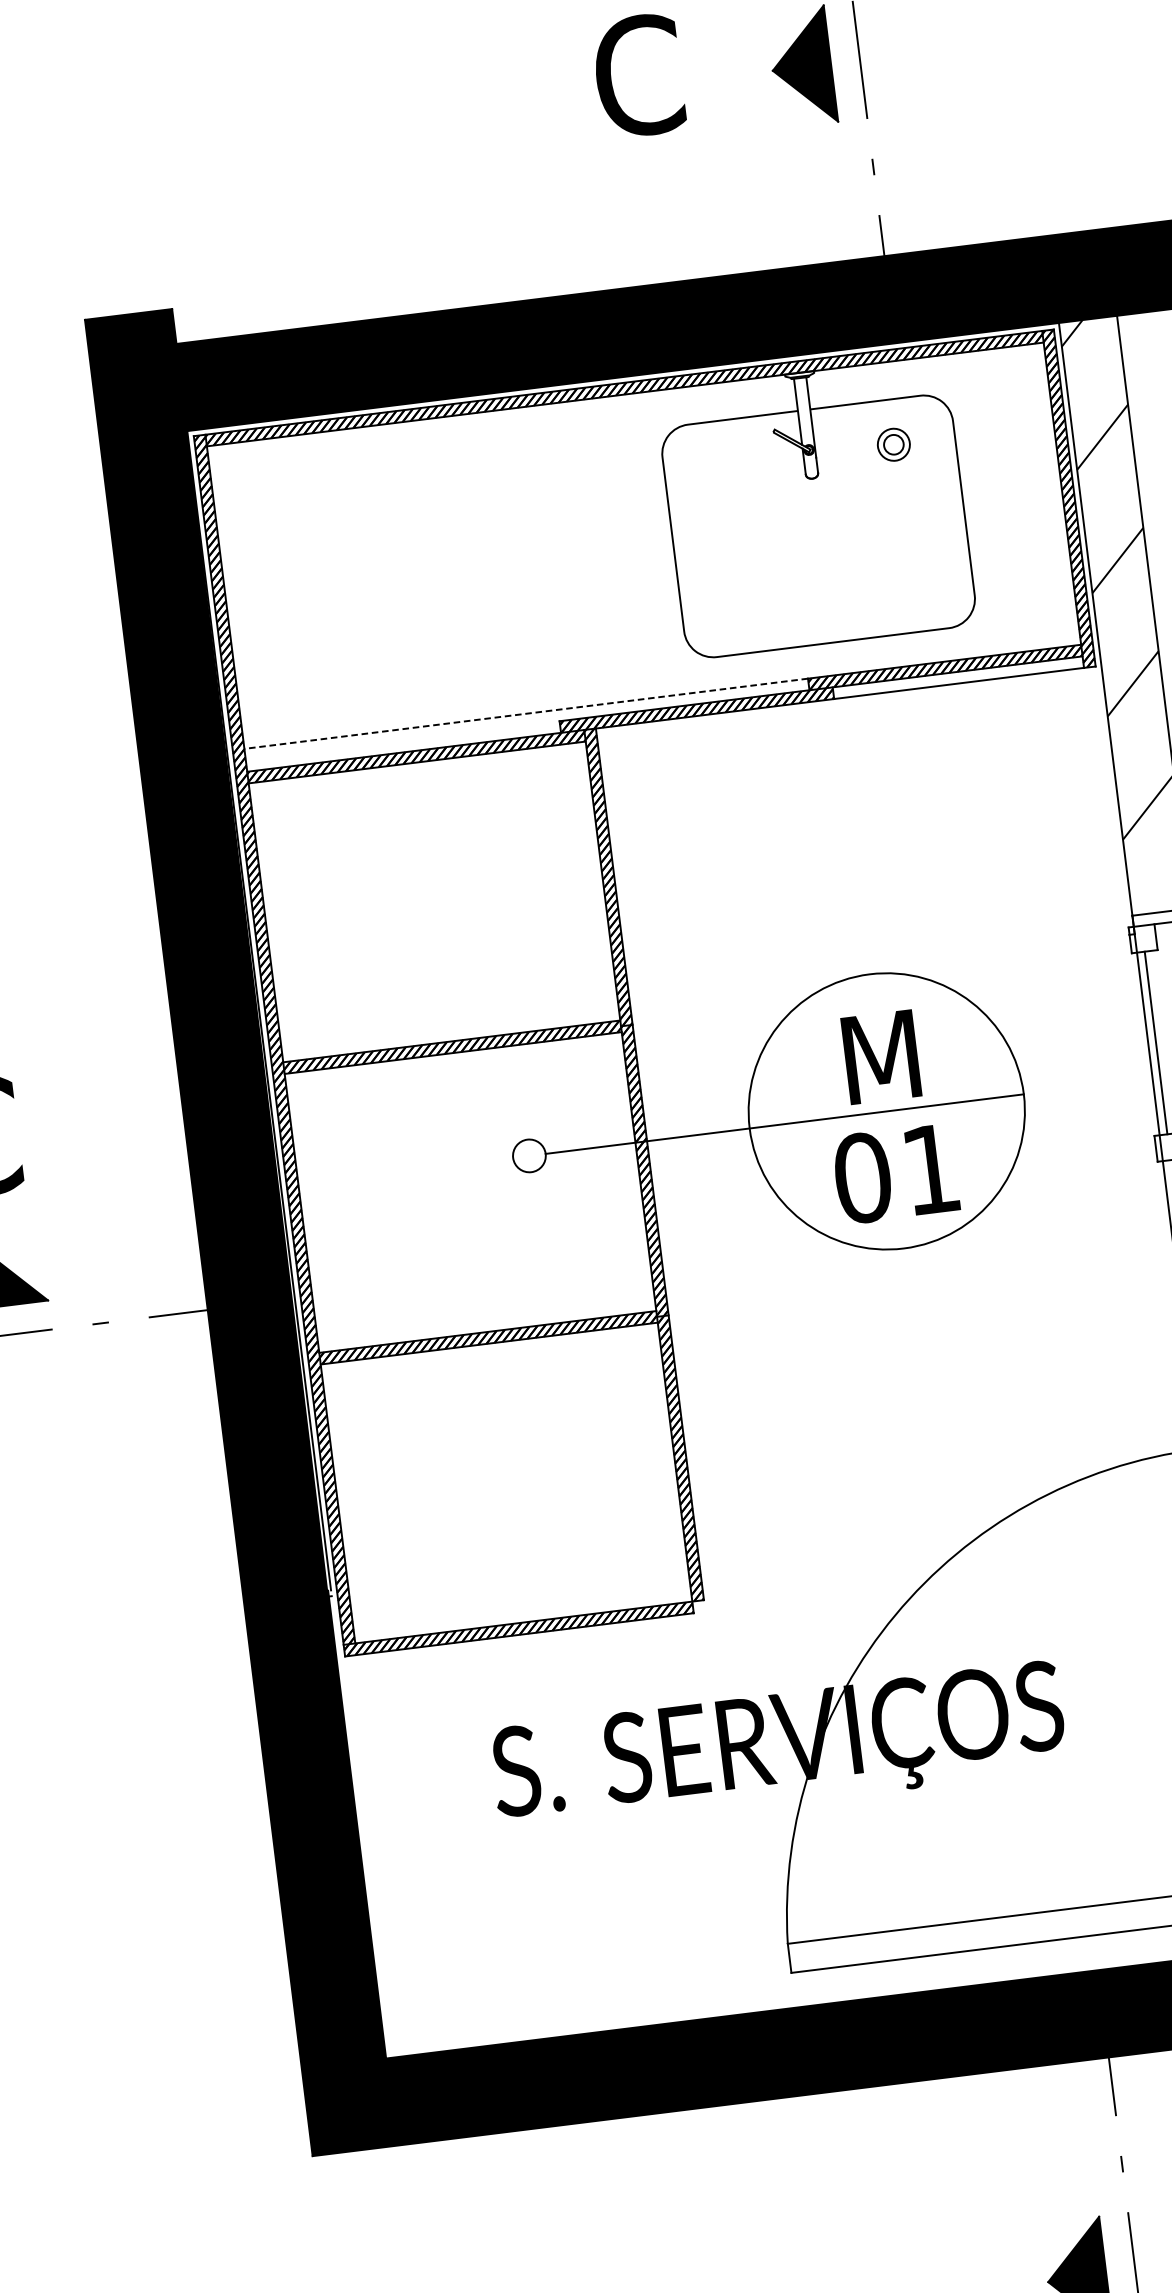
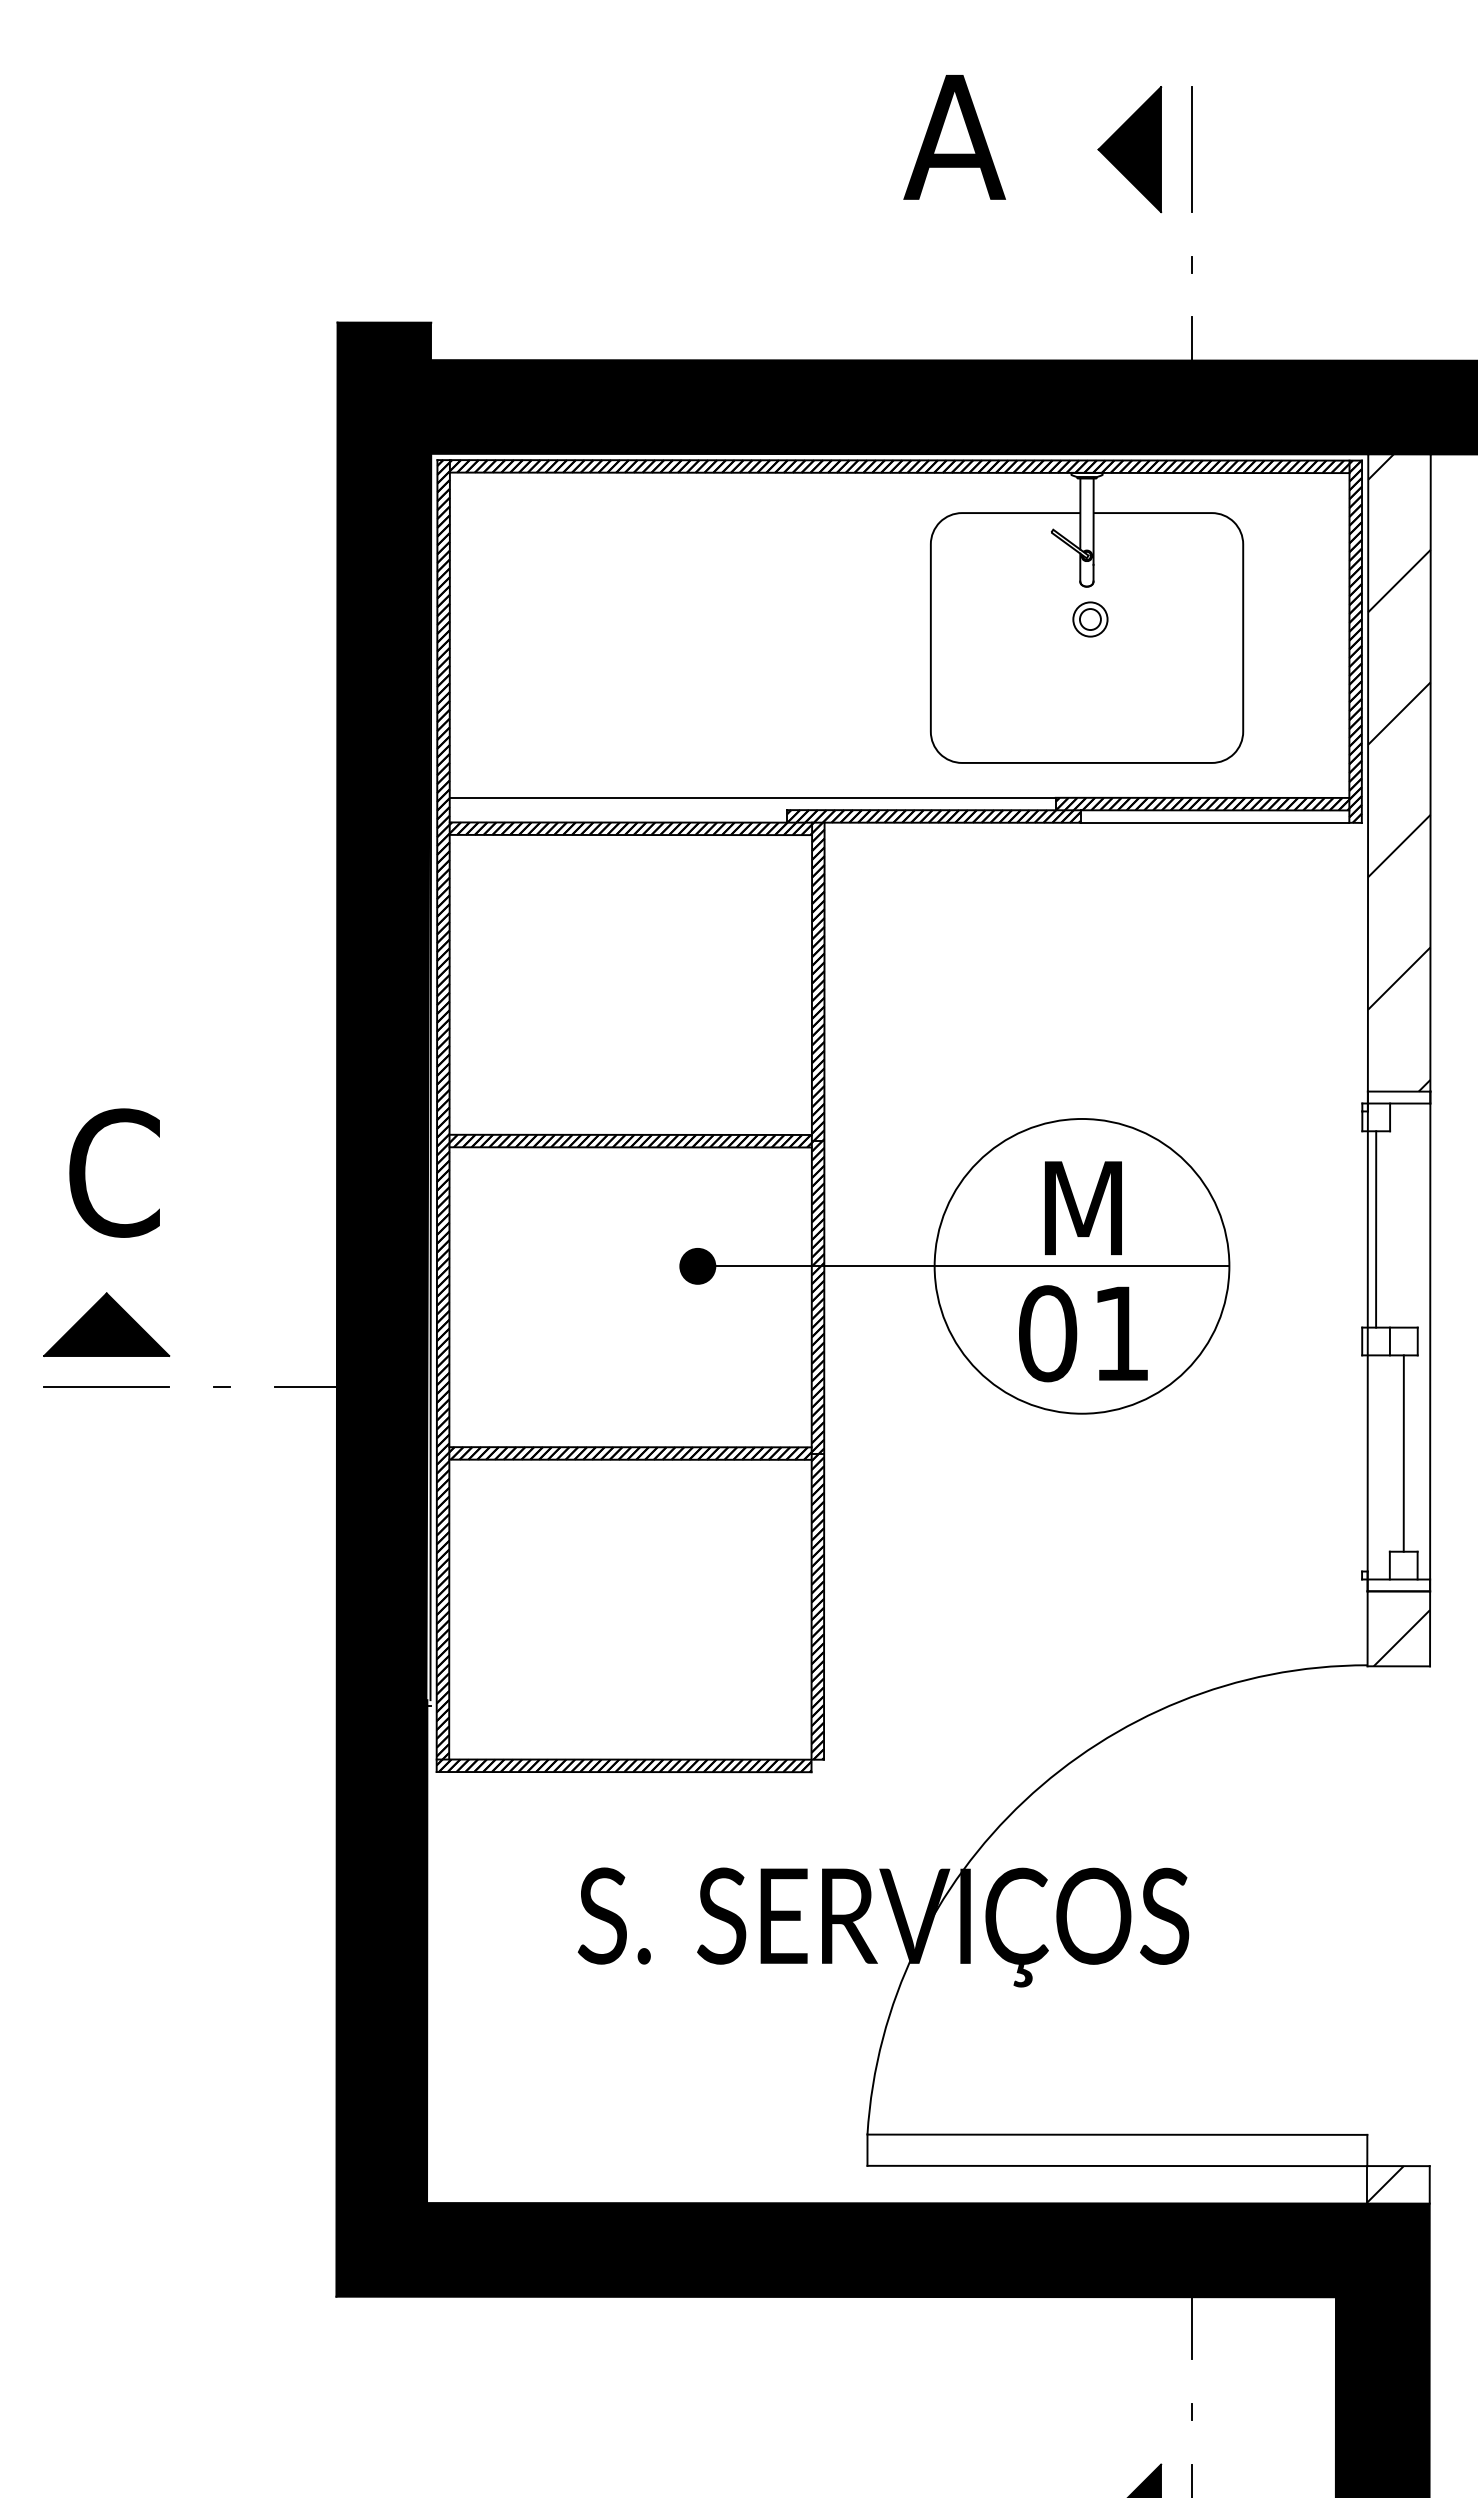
text: (637, 76) -> (954, 137), C -> A
part: (893, 444) -> (1090, 619), moved
line: (525, 713) -> (752, 797), dashed -> solid
fill: (529, 1155) -> (697, 1265), added

